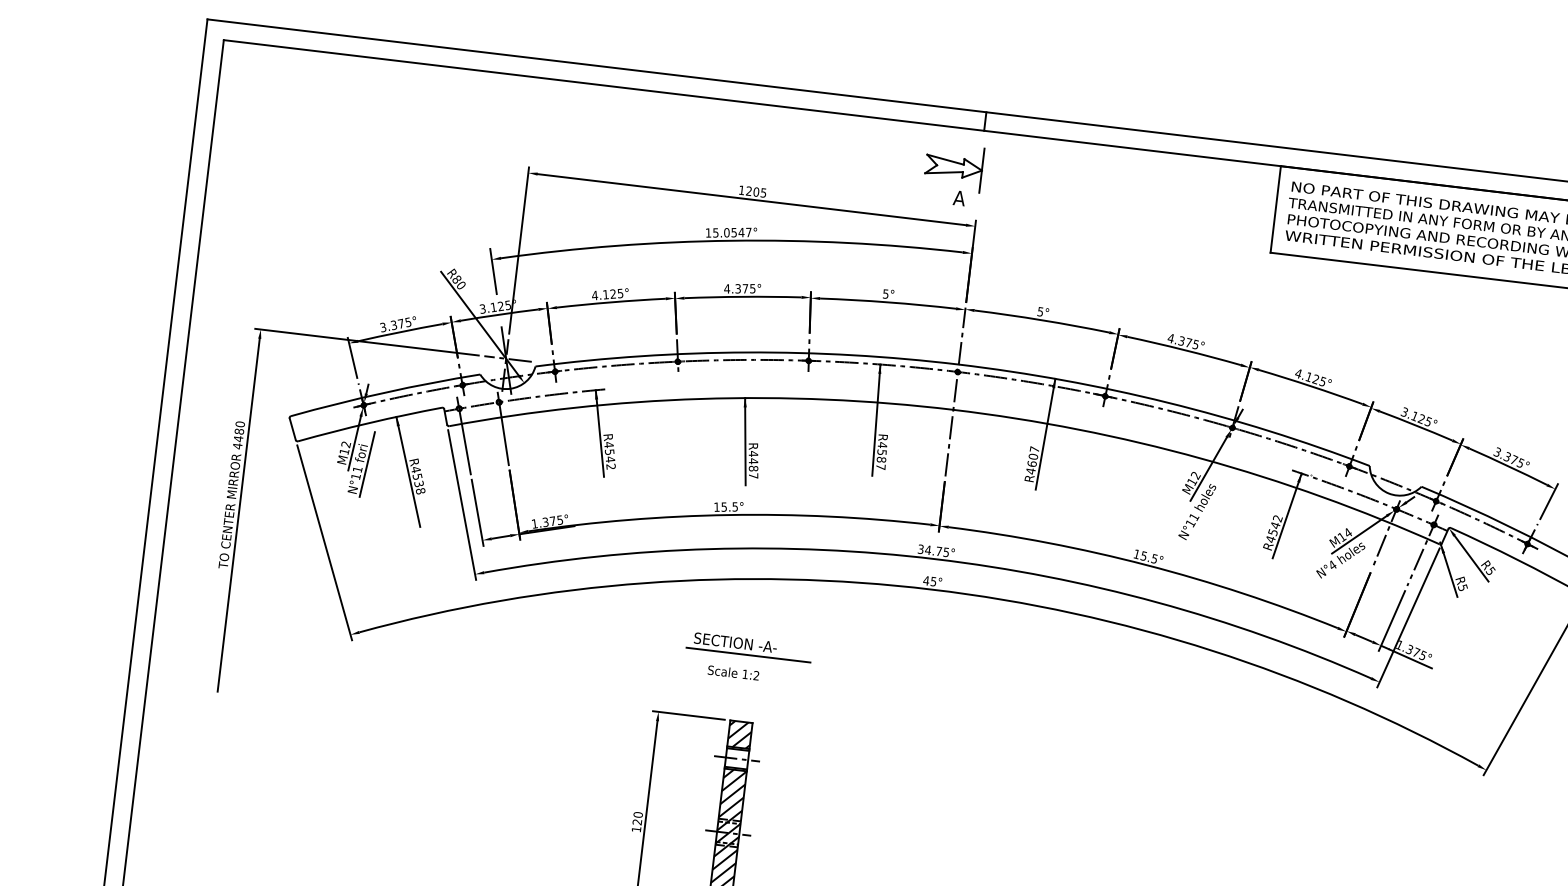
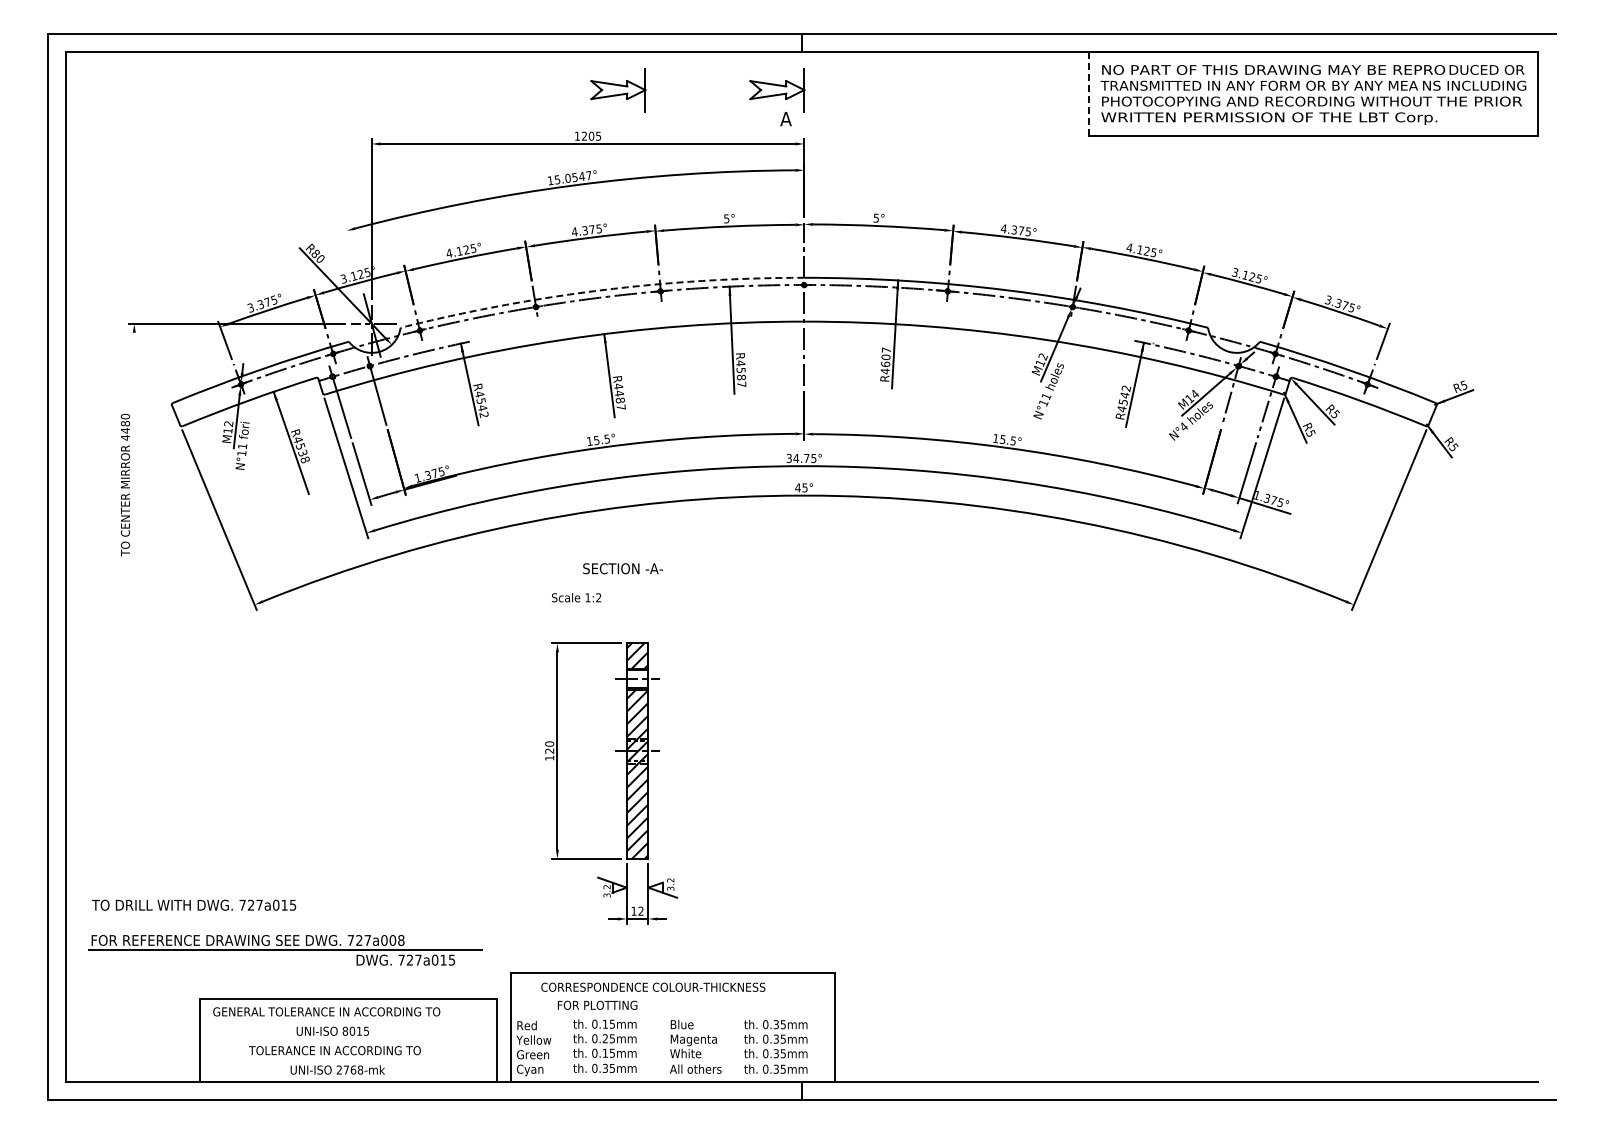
part: (789, 148) -> (618, 90), added
line: (1276, 209) -> (1089, 93), solid -> dashed
line: (493, 271) -> (349, 241), removed
arc: (746, 352) -> (600, 290), solid -> dashed
line: (366, 464) -> (250, 440), removed
line: (238, 515) -> (134, 503), removed
line: (748, 655) -> (636, 579), removed
text: (733, 672) -> (576, 597), moved

